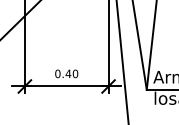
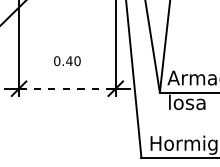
text: (66, 74) -> (67, 61), moved
line: (66, 86) -> (67, 88), solid -> dashed

